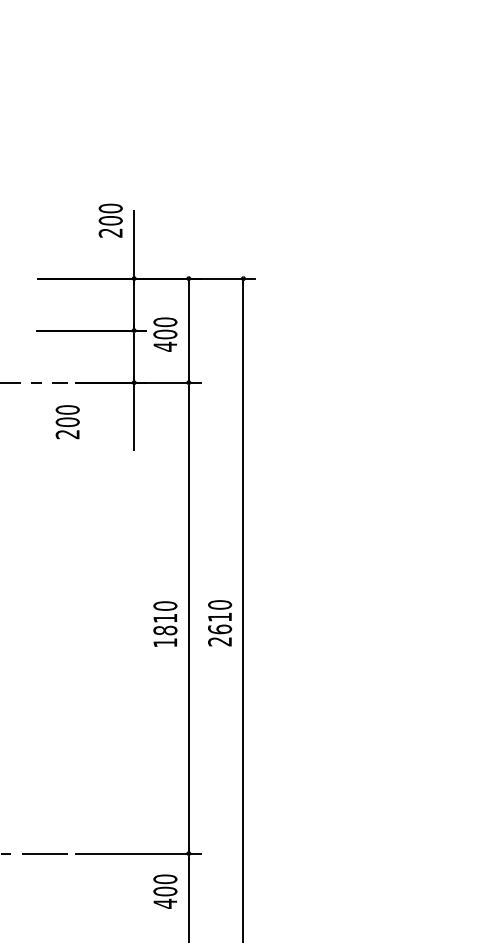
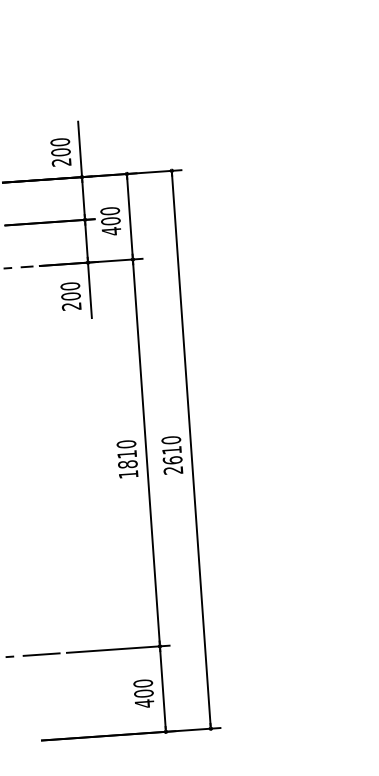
text: (110, 220) -> (60, 152), moved
text: (67, 422) -> (70, 296), moved
text: (165, 891) -> (144, 693), moved

